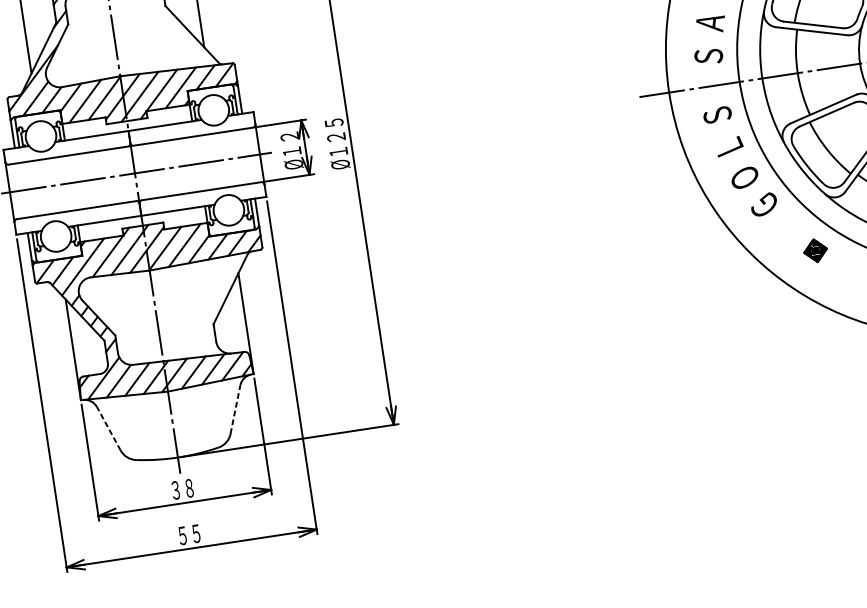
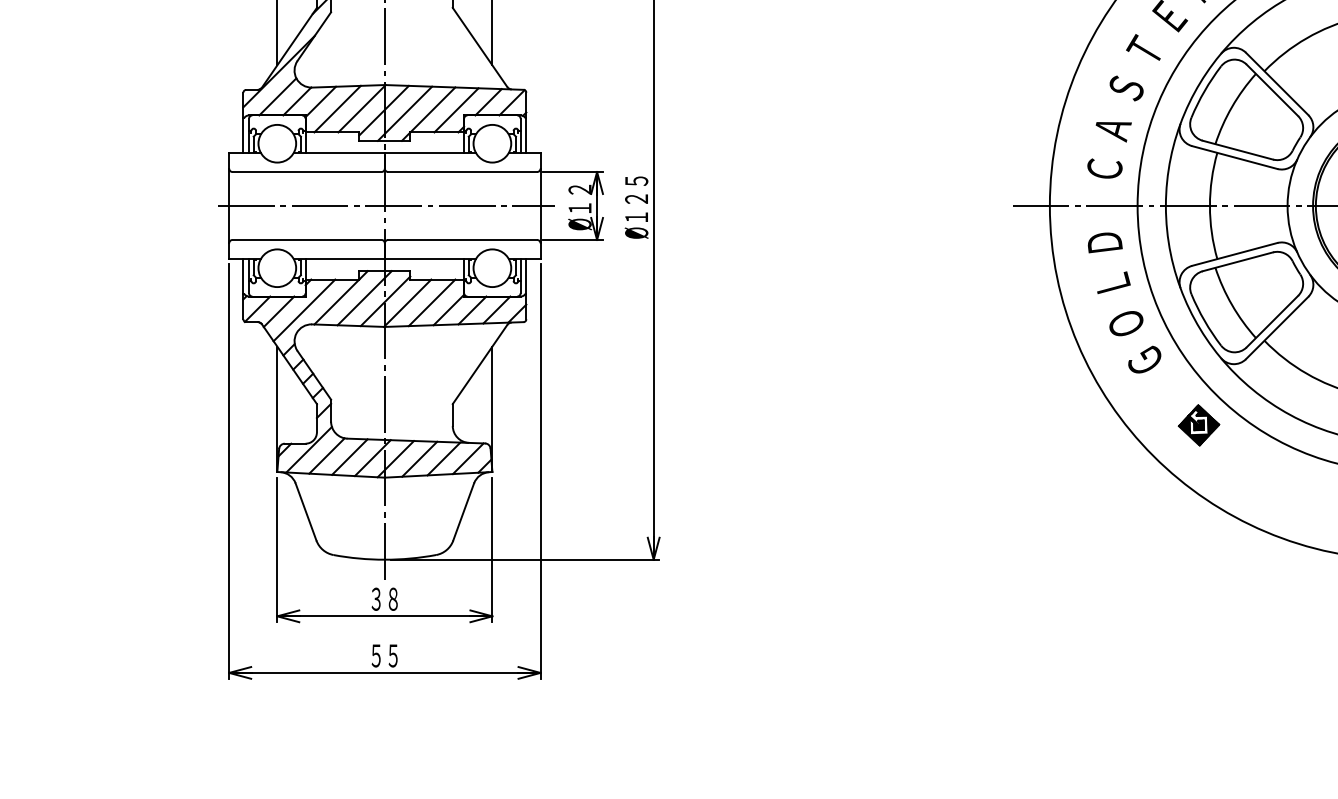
text: (708, 55) -> (1104, 168), Ｓ -> Ｃ
text: (717, 115) -> (1104, 242), Ｓ -> Ｄ
part: (815, 250) -> (1198, 425), size x1.43
line: (235, 409) -> (463, 511), dashed -> solid
line: (108, 428) -> (305, 511), dashed -> solid

